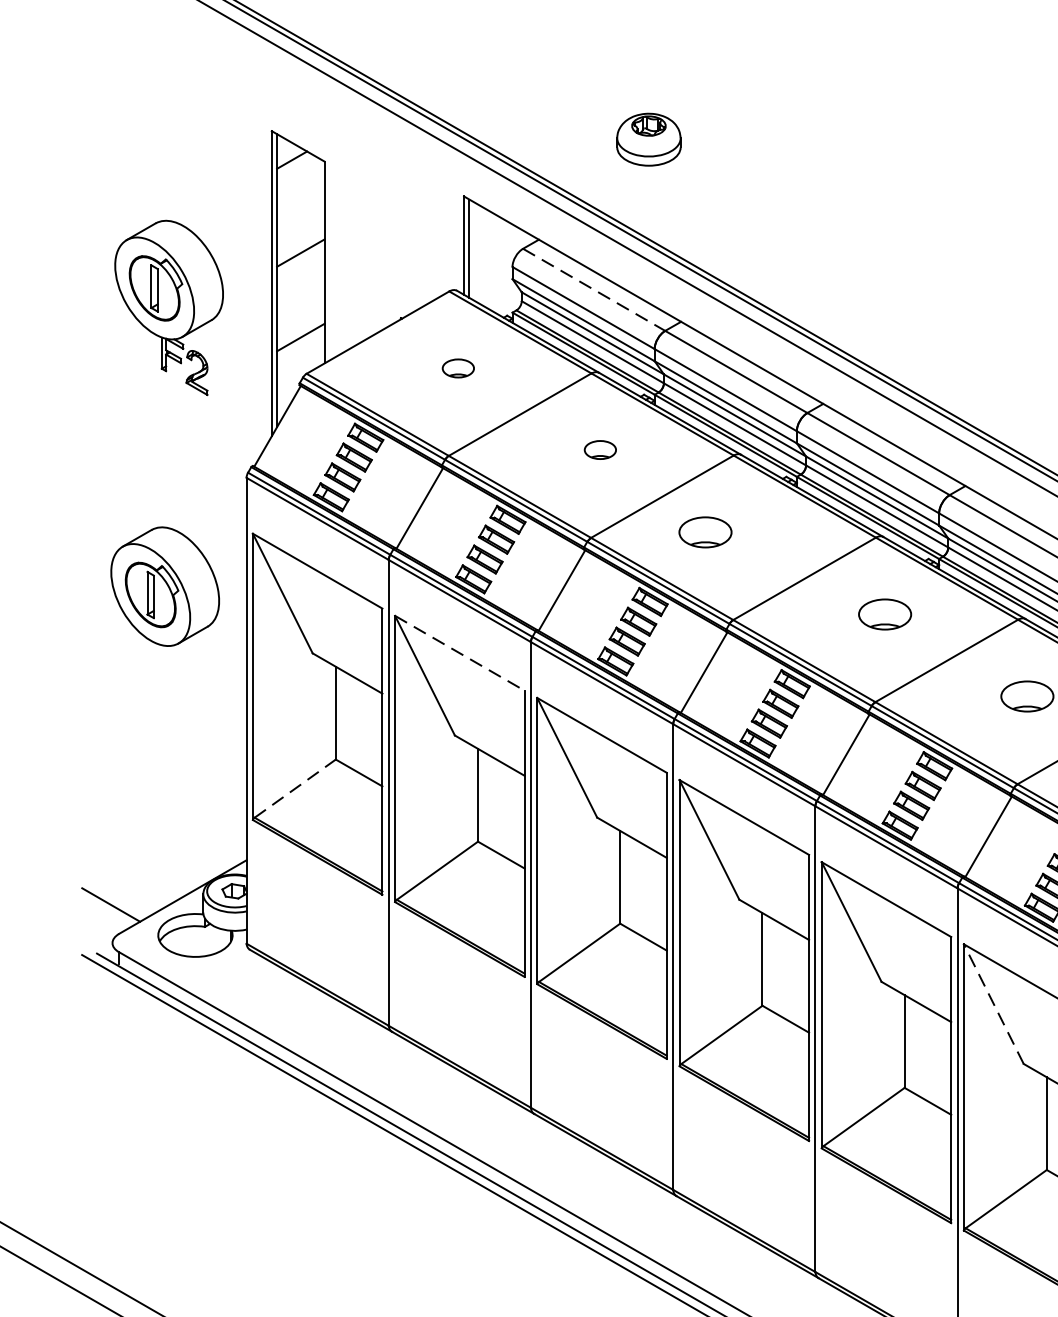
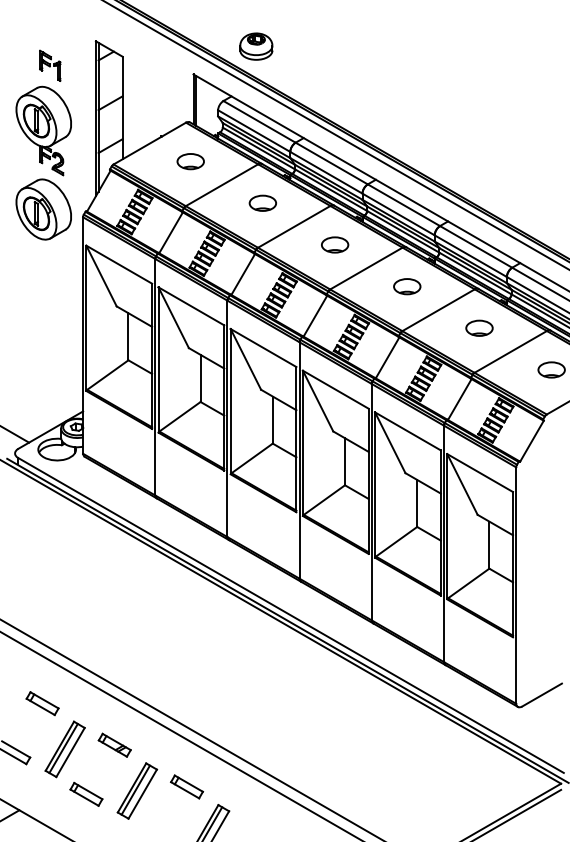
part: (649, 139) -> (256, 46), moved
part: (182, 178) -> (50, 65), added
line: (594, 289) -> (259, 121), dashed -> solid
part: (458, 367) -> (190, 161), size x1.67
part: (599, 448) -> (262, 202), size x1.67
part: (706, 531) -> (335, 244), moved
part: (164, 586) -> (43, 209), moved
line: (460, 653) -> (191, 306), dashed -> solid
line: (296, 787) -> (108, 374), dashed -> solid
line: (993, 1004) -> (462, 484), dashed -> solid

